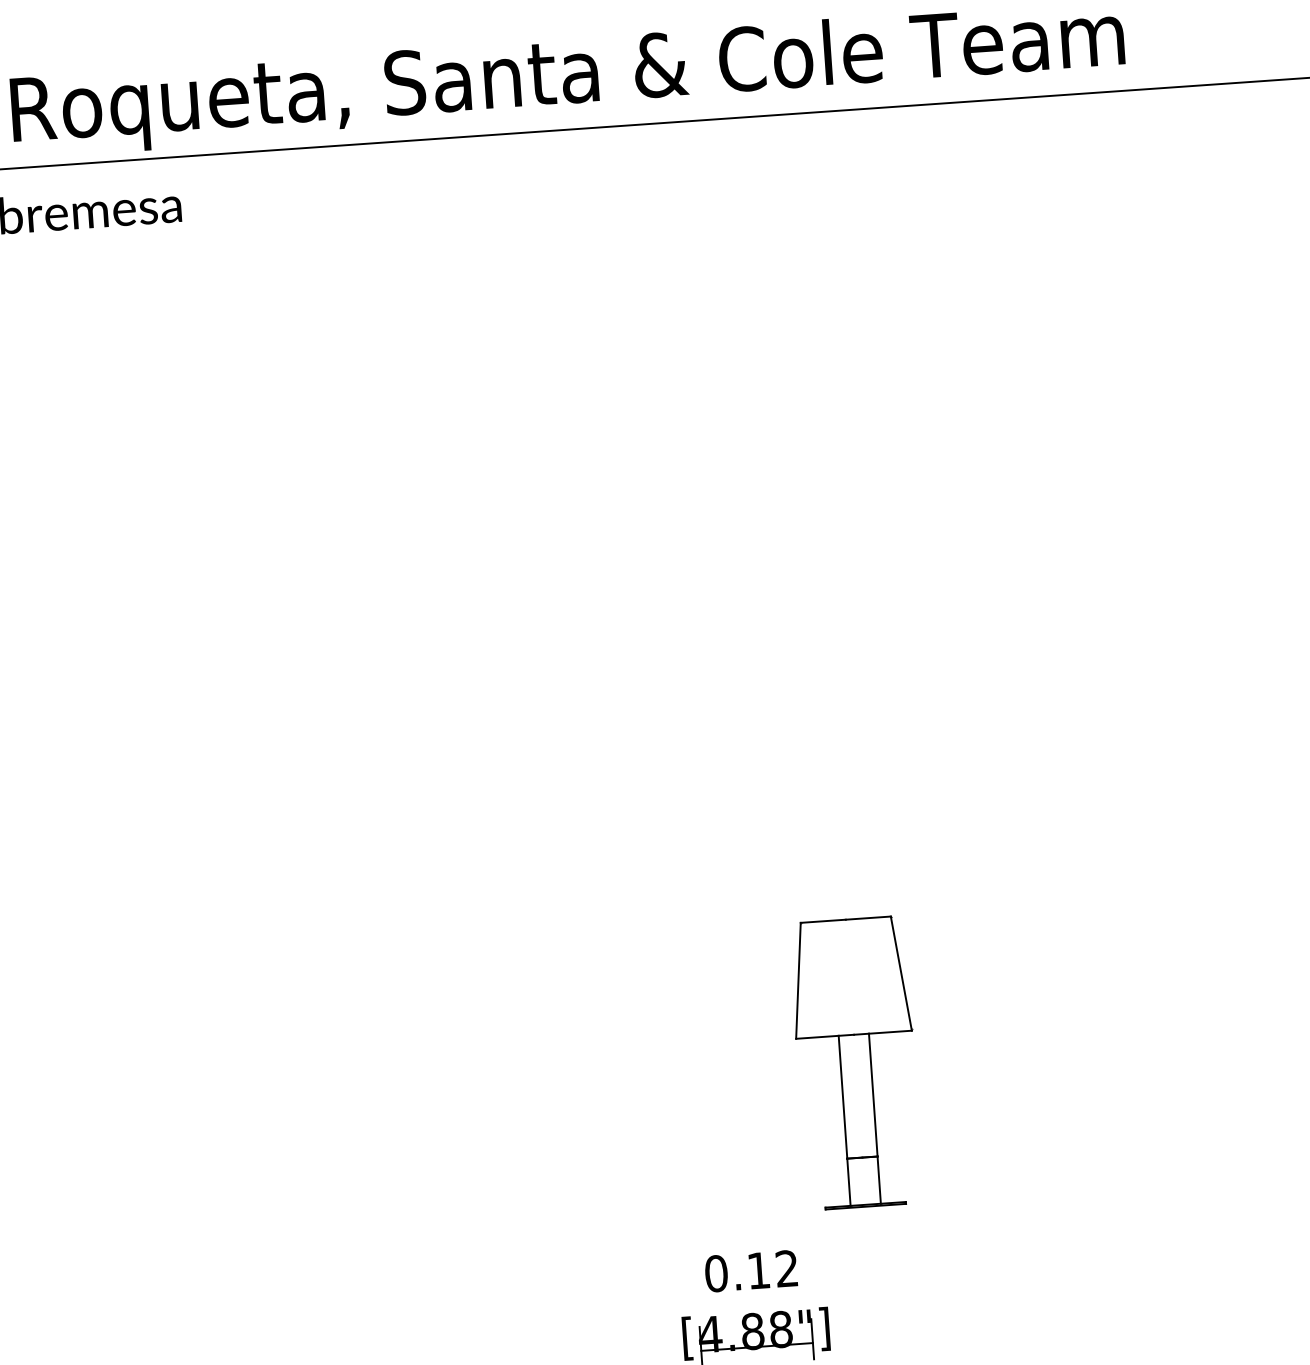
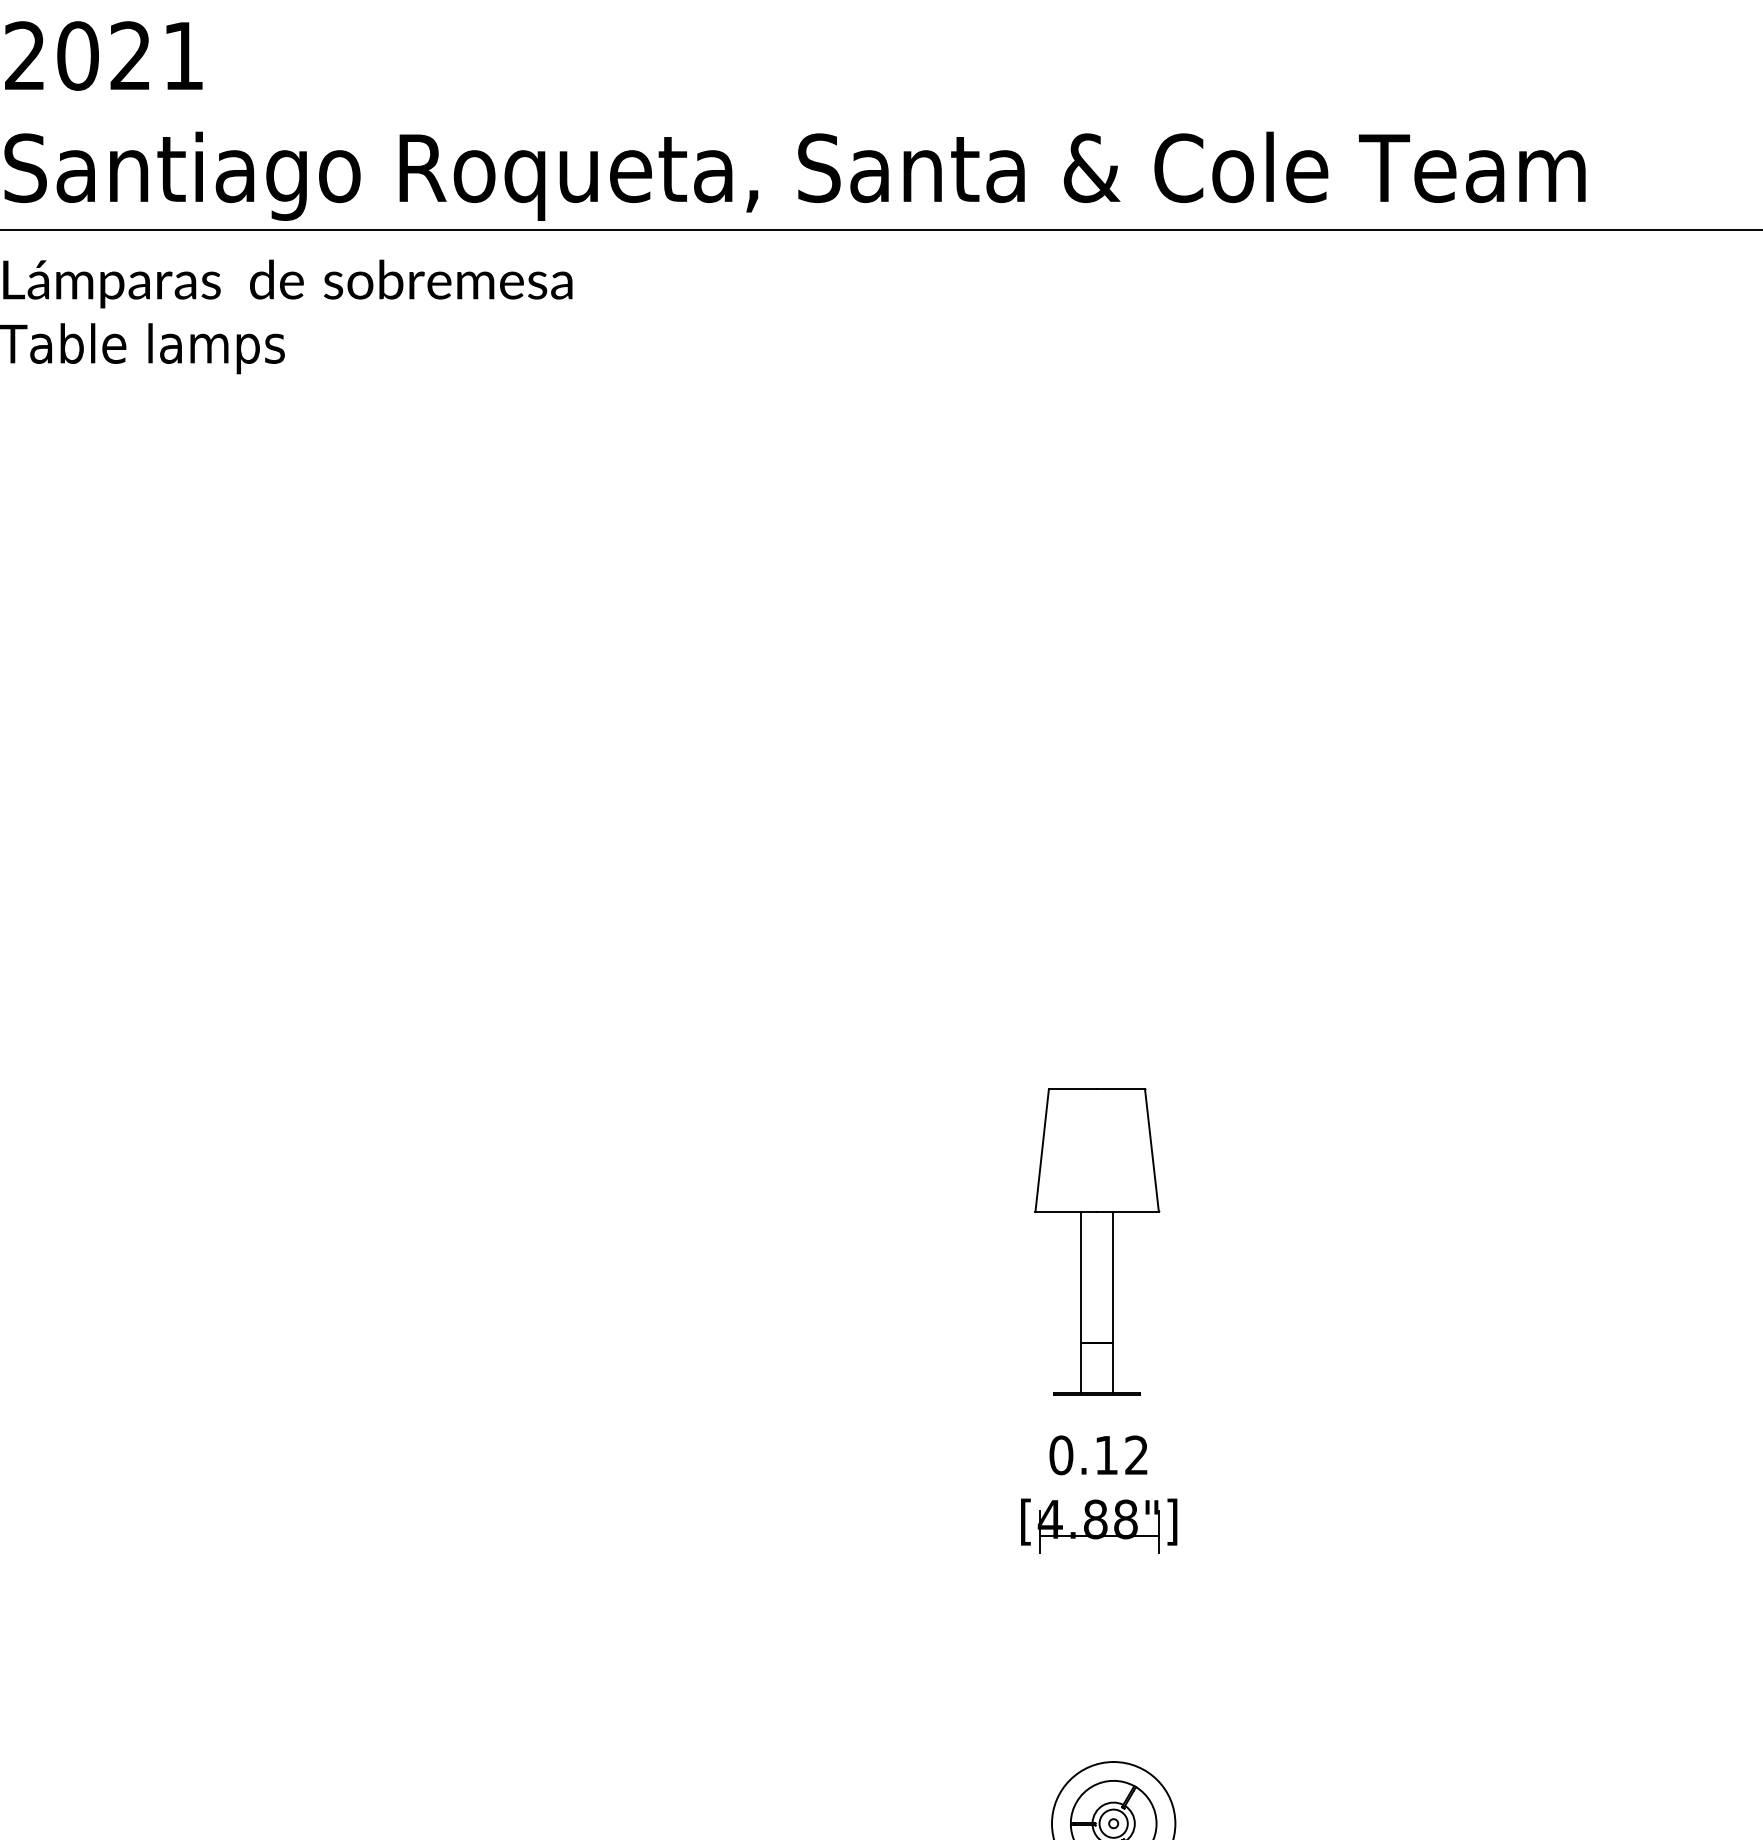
part: (856, 1062) -> (1097, 1241), moved

